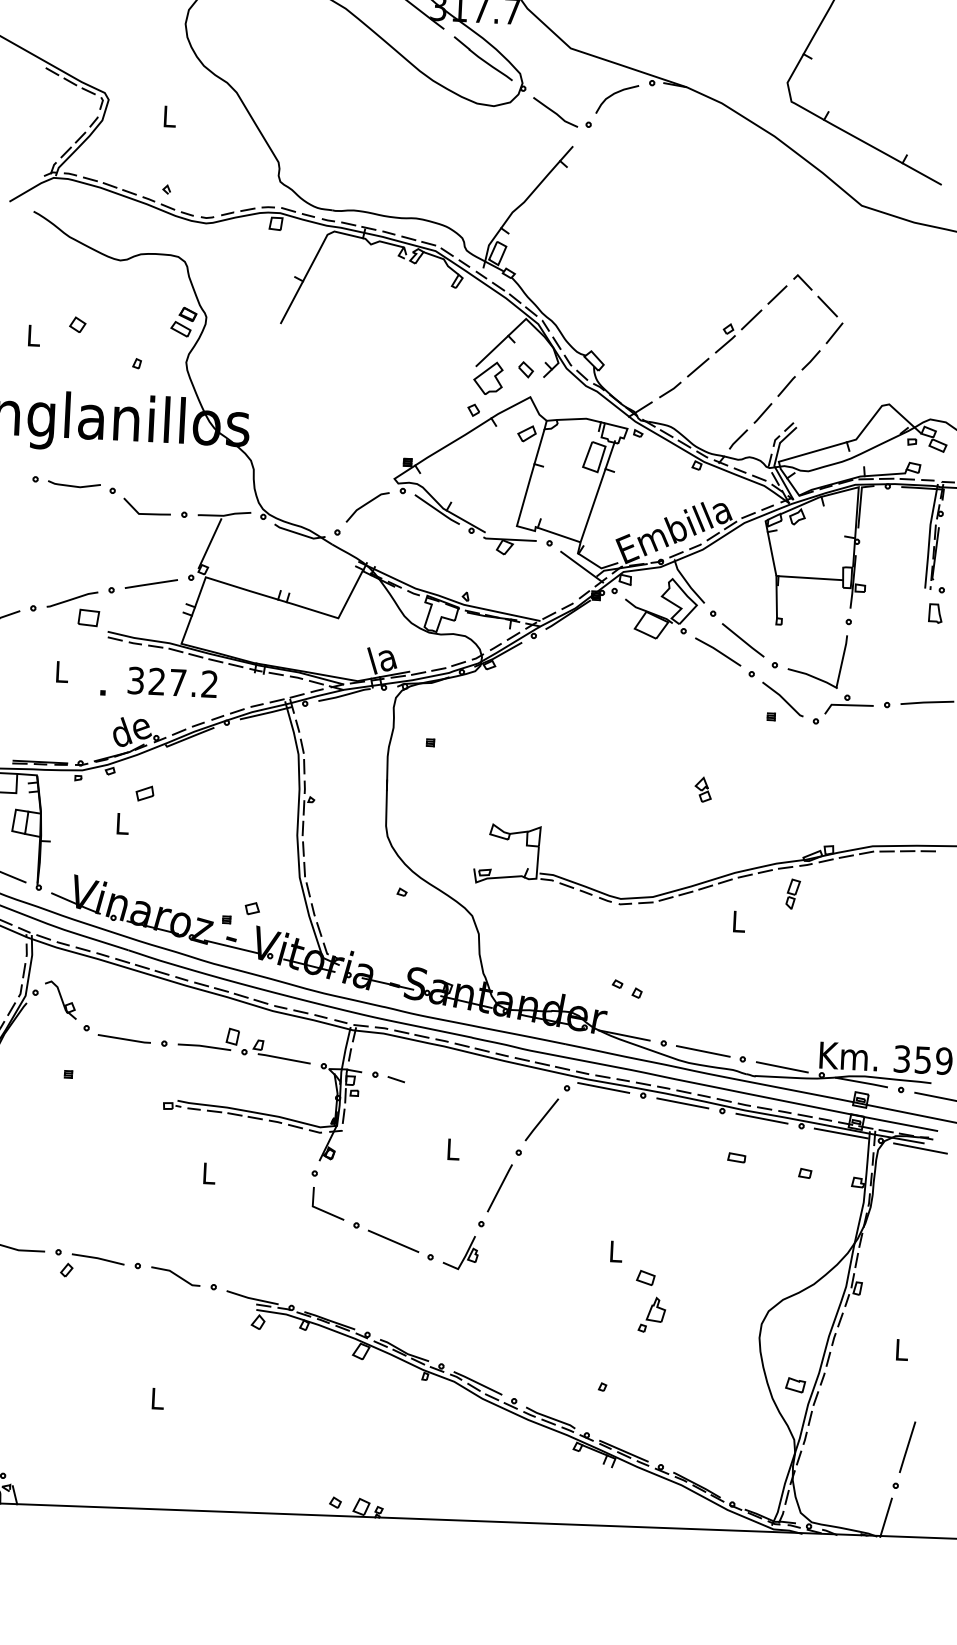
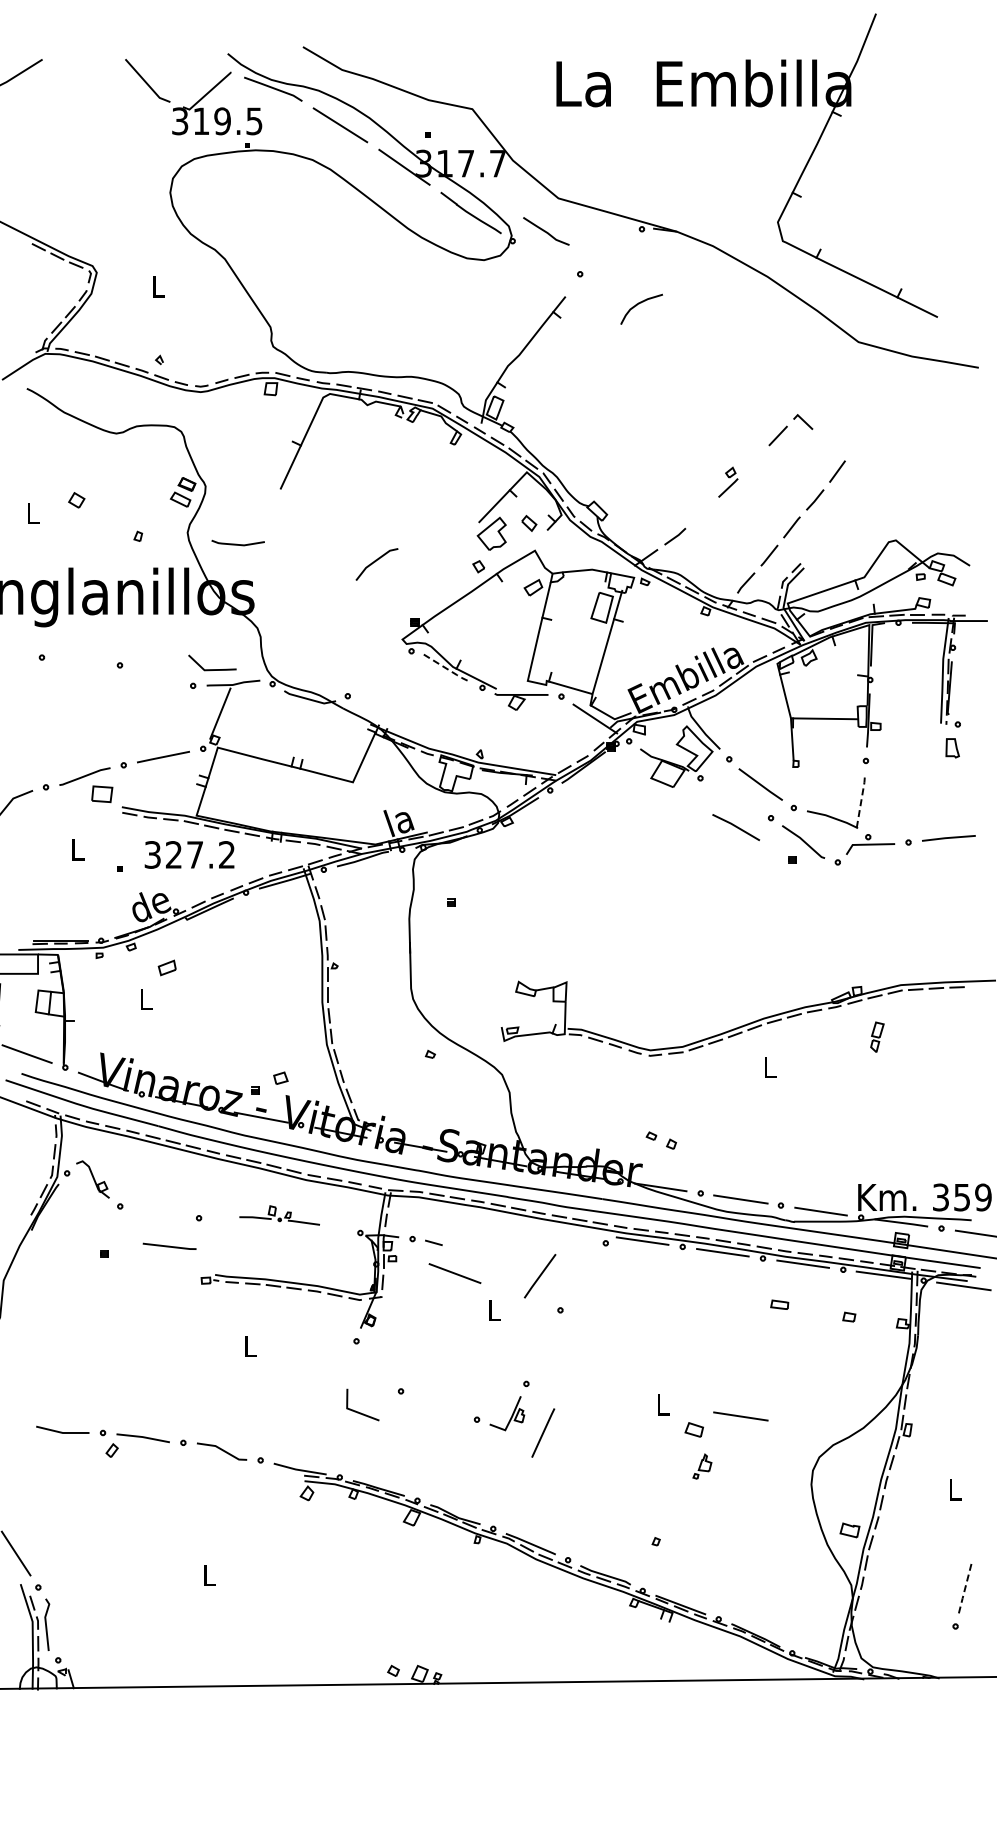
curve: (615, 94) -> (639, 304), moved
curve: (555, 112) -> (546, 231), moved
line: (827, 305) -> (829, 444), removed
line: (751, 320) -> (753, 462), removed
line: (698, 367) -> (702, 512), removed
line: (72, 485) -> (236, 543), moved
line: (366, 505) -> (375, 562), moved
line: (437, 510) -> (447, 669), solid -> dashed
line: (146, 513) -> (212, 669), moved
line: (718, 651) -> (736, 827), moved
line: (842, 661) -> (861, 800), solid -> dashed
part: (702, 789) -> (727, 936), removed
part: (793, 893) -> (877, 1036), moved
line: (124, 1038) -> (169, 1245), moved
part: (244, 1044) -> (279, 1215), size x0.6
line: (541, 1120) -> (539, 1276), moved
line: (500, 1187) -> (543, 1432), moved
line: (323, 1210) -> (358, 1411), moved
line: (393, 1241) -> (454, 1273), moved
line: (692, 1266) -> (740, 1416), added
part: (652, 1314) -> (702, 1466), size x0.7
line: (907, 1447) -> (965, 1587), solid -> dashed
line: (886, 1517) -> (947, 1658), removed

